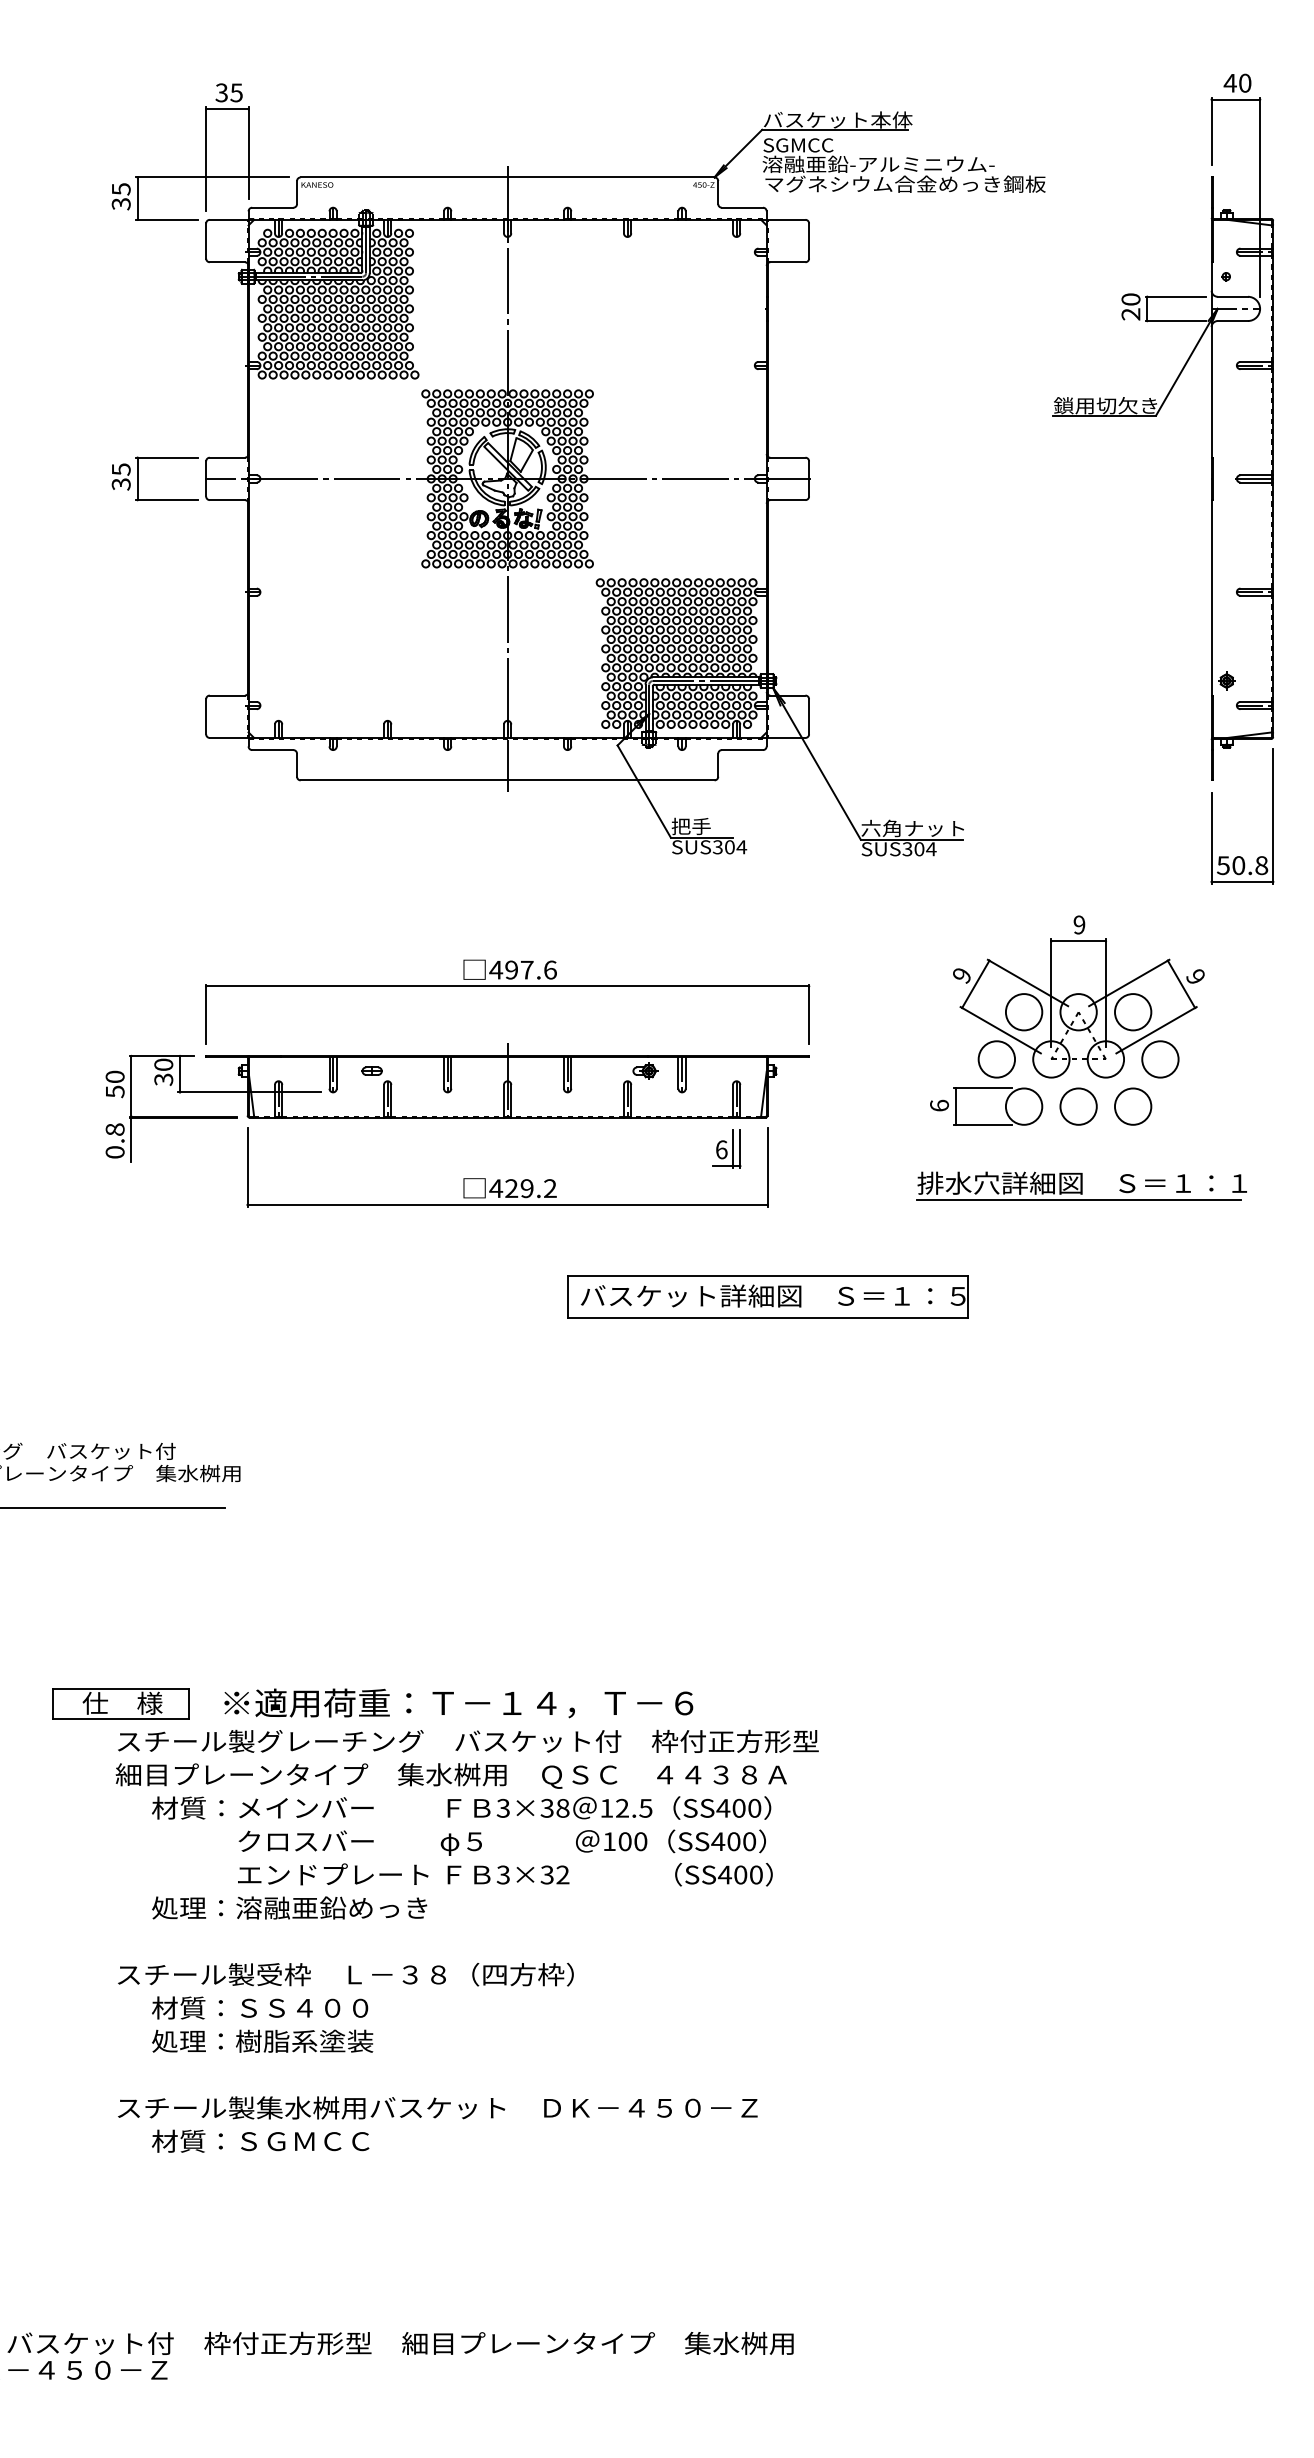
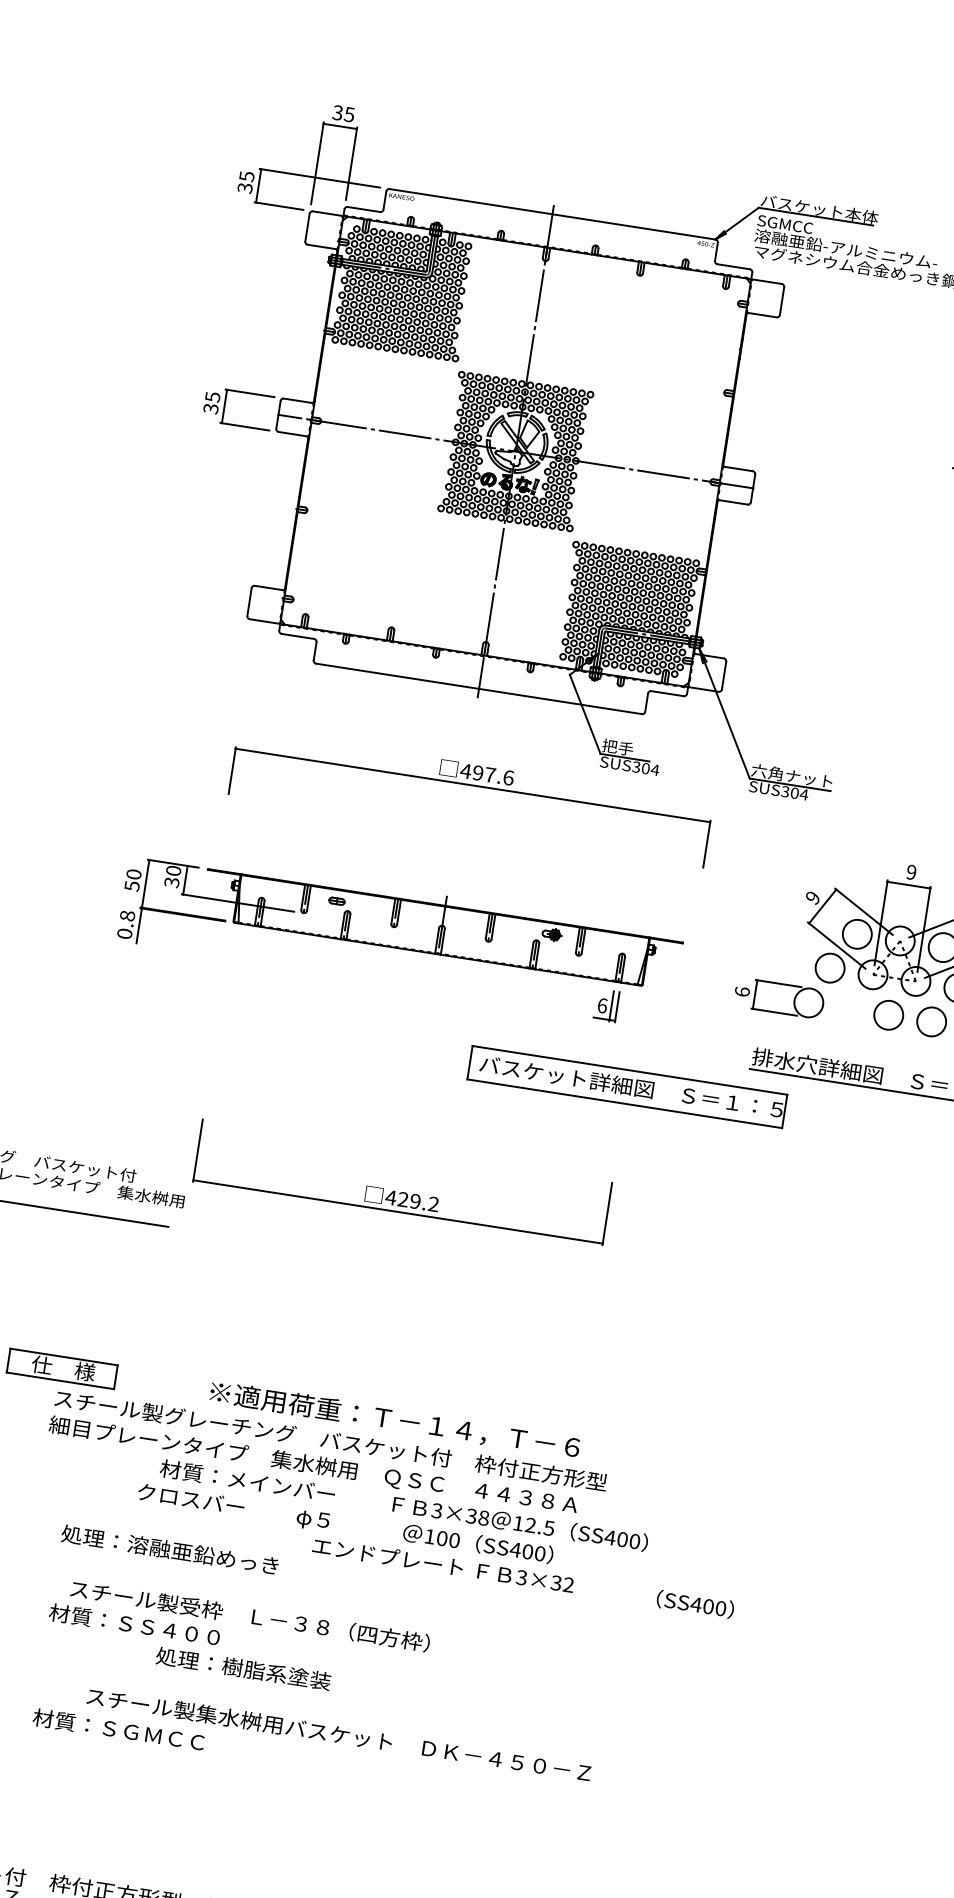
part: (507, 986) -> (472, 785), moved
part: (986, 1088) -> (781, 984), moved
part: (508, 1179) -> (401, 1192), moved
part: (767, 1296) -> (626, 1086), moved
text: (458, 1703) -> (394, 1419), moved
text: (461, 1807) -> (404, 1505), moved
text: (505, 1874) -> (523, 1577), moved
text: (345, 1974) -> (250, 1615), moved
text: (262, 2040) -> (243, 1668), moved
text: (437, 2107) -> (338, 1734), moved

